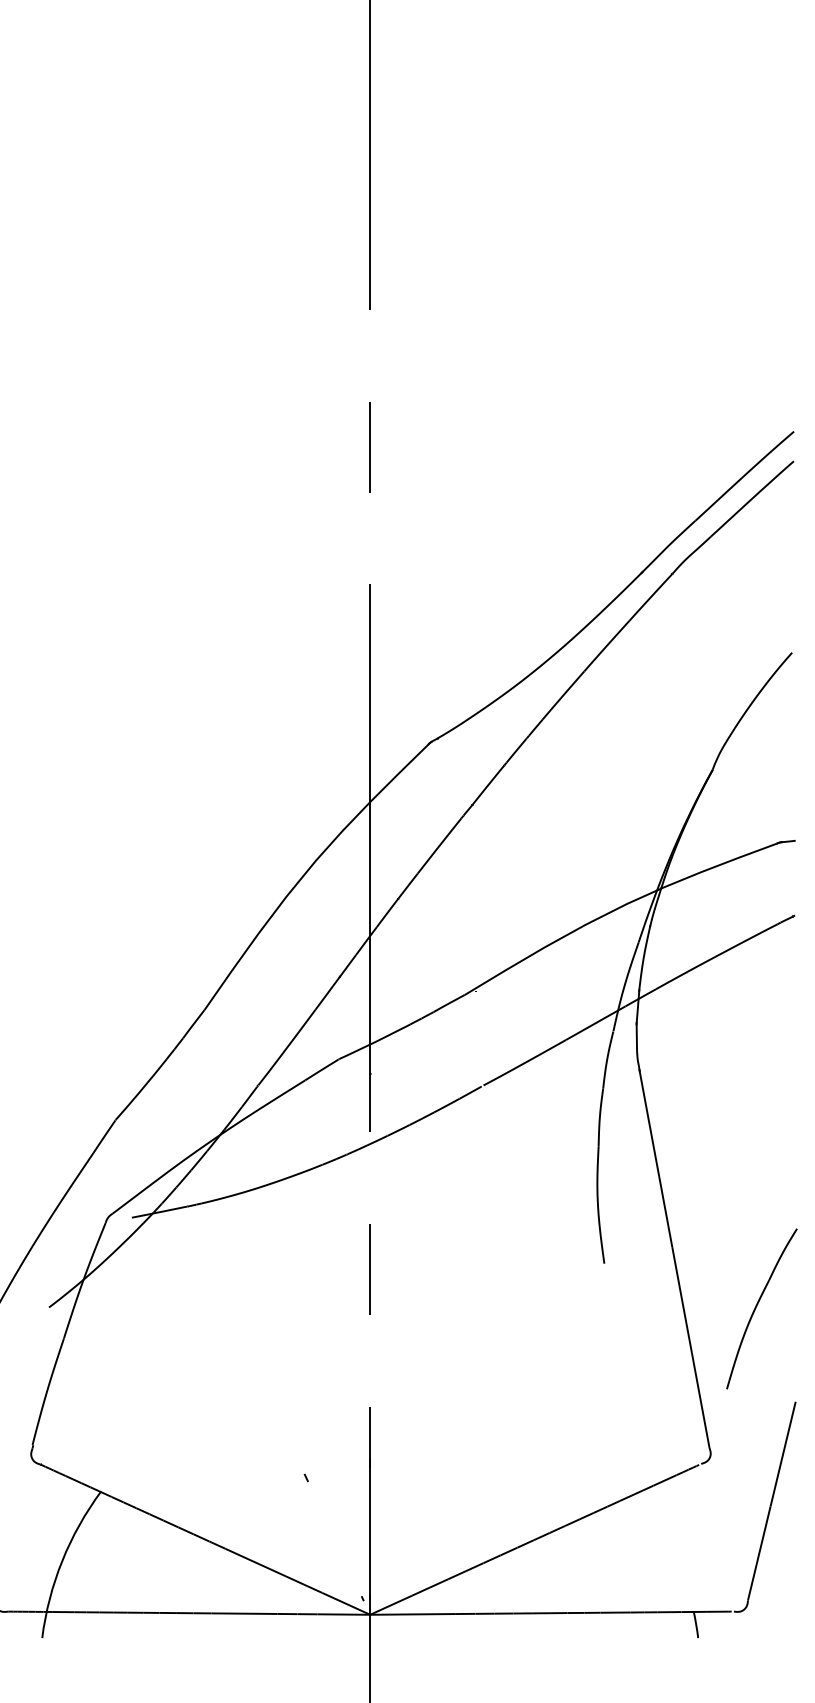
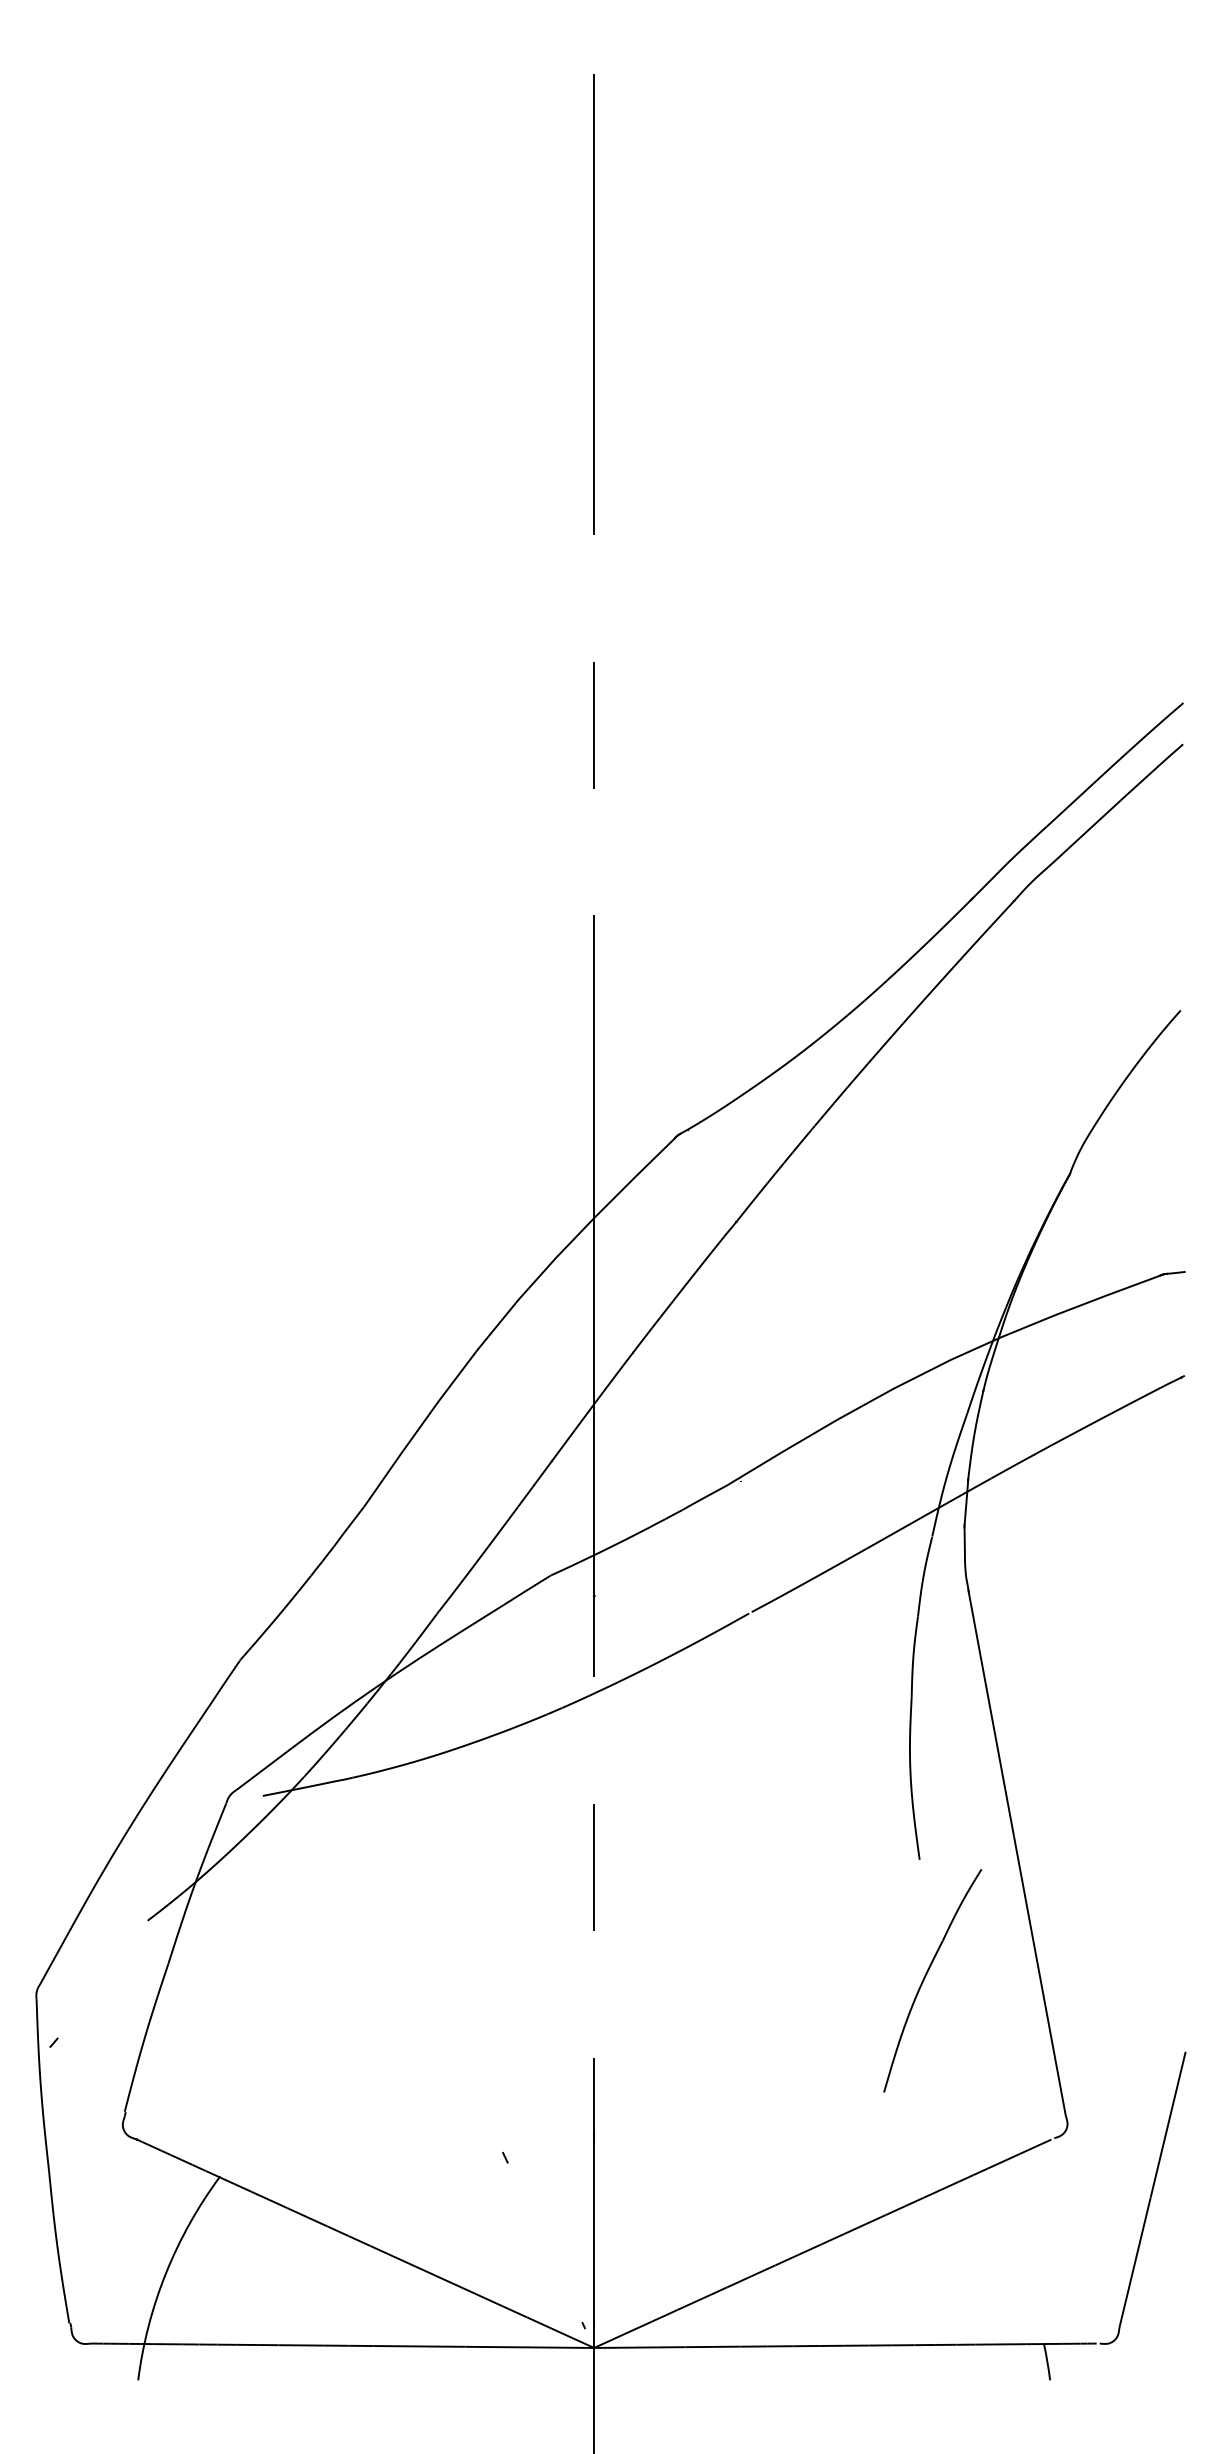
part: (757, 1305) -> (926, 1976), moved

